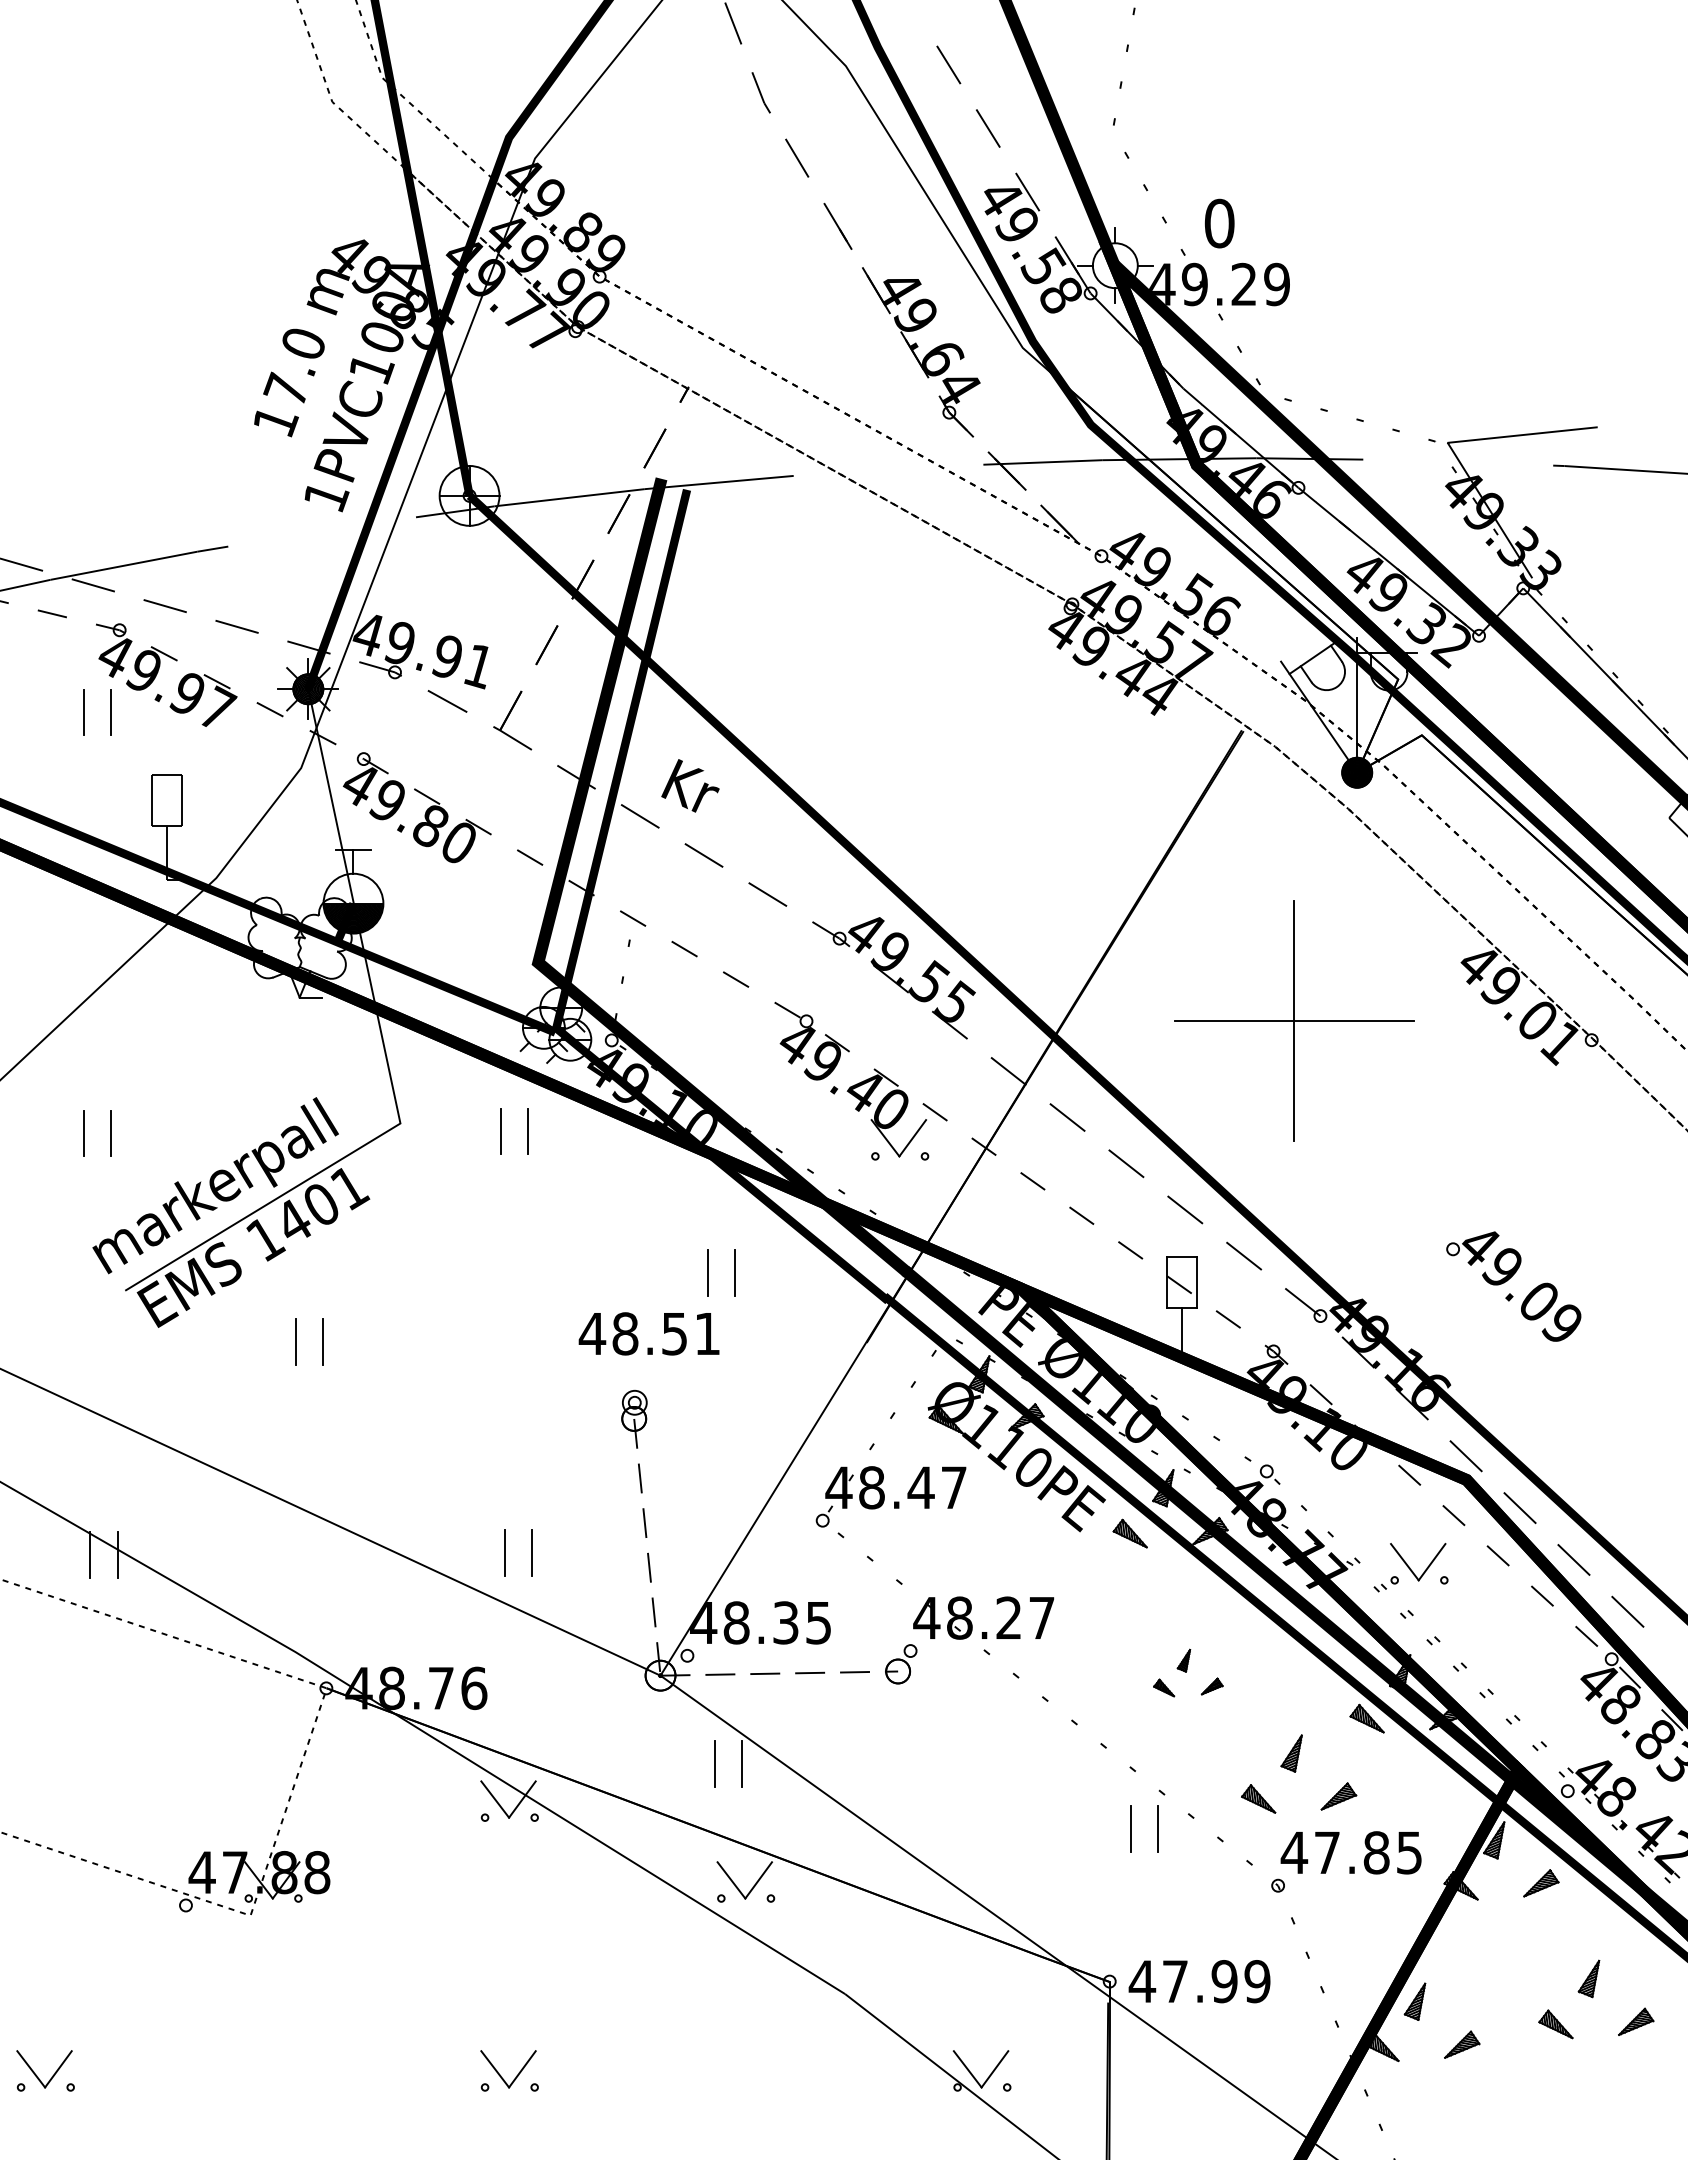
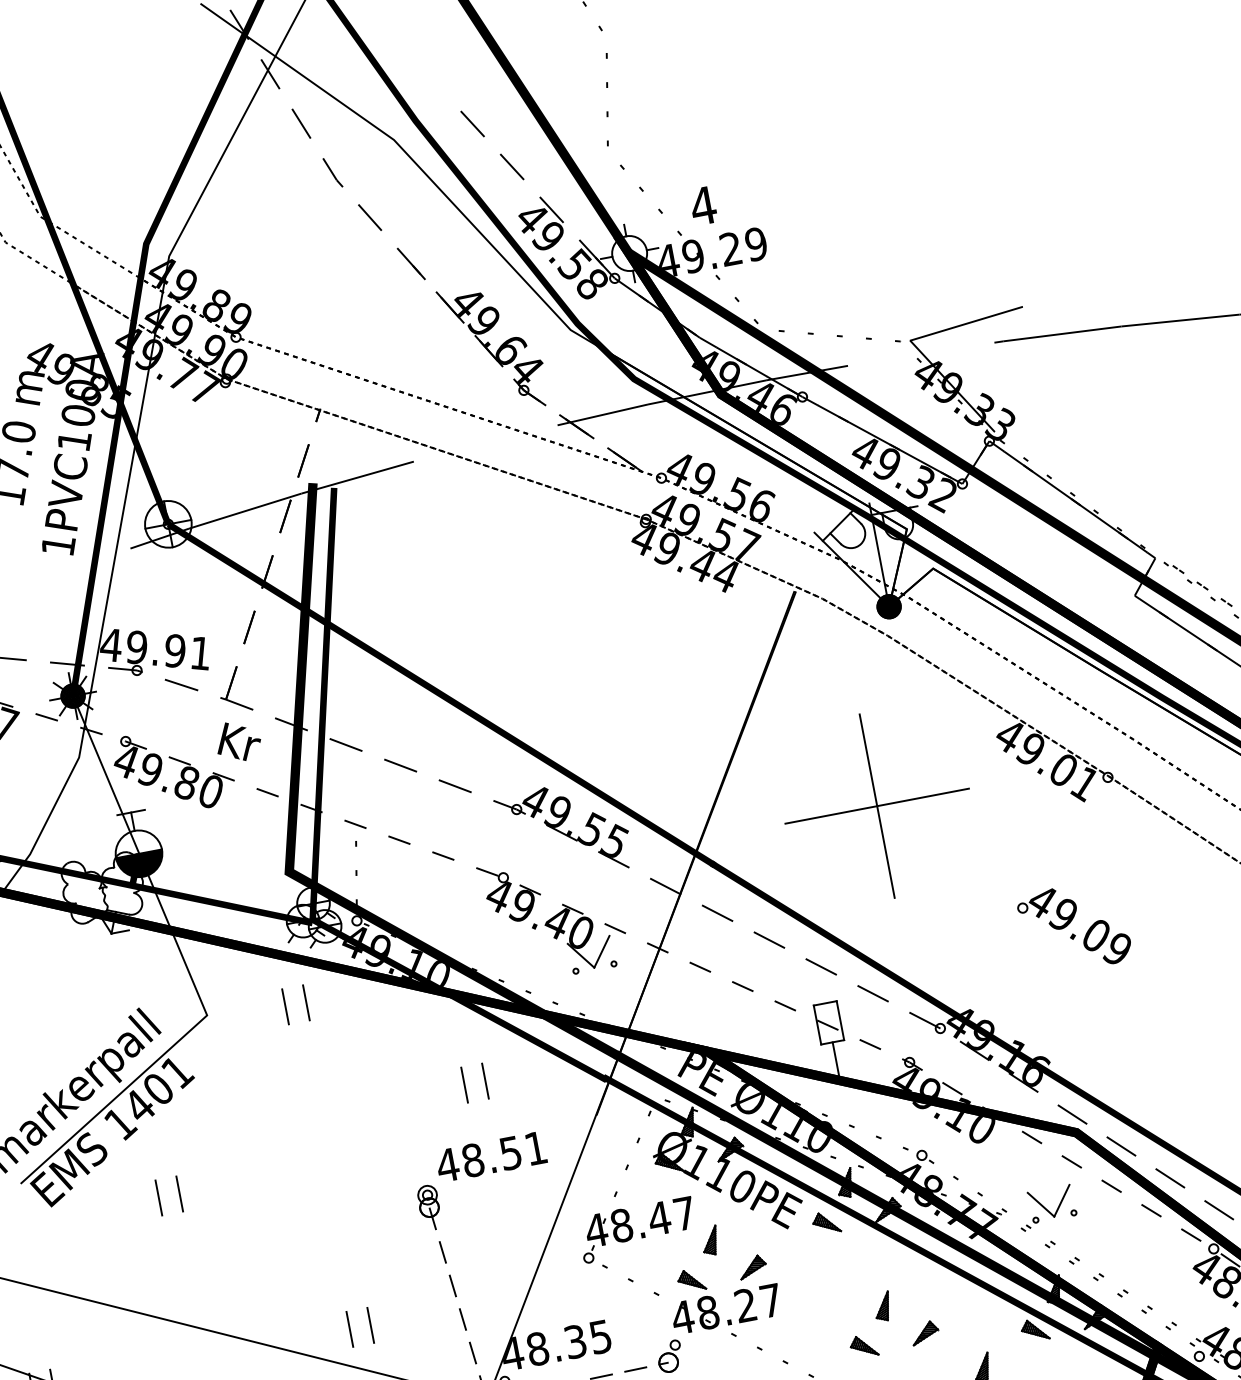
text: (1219, 223) -> (703, 205), 0 -> 4
text: (690, 785) -> (238, 741), moved
part: (1510, 1293) -> (1073, 933), moved
text: (648, 1333) -> (490, 1156), moved
part: (987, 1548) -> (719, 1255), added
part: (1188, 1672) -> (891, 1320), size x1.67

